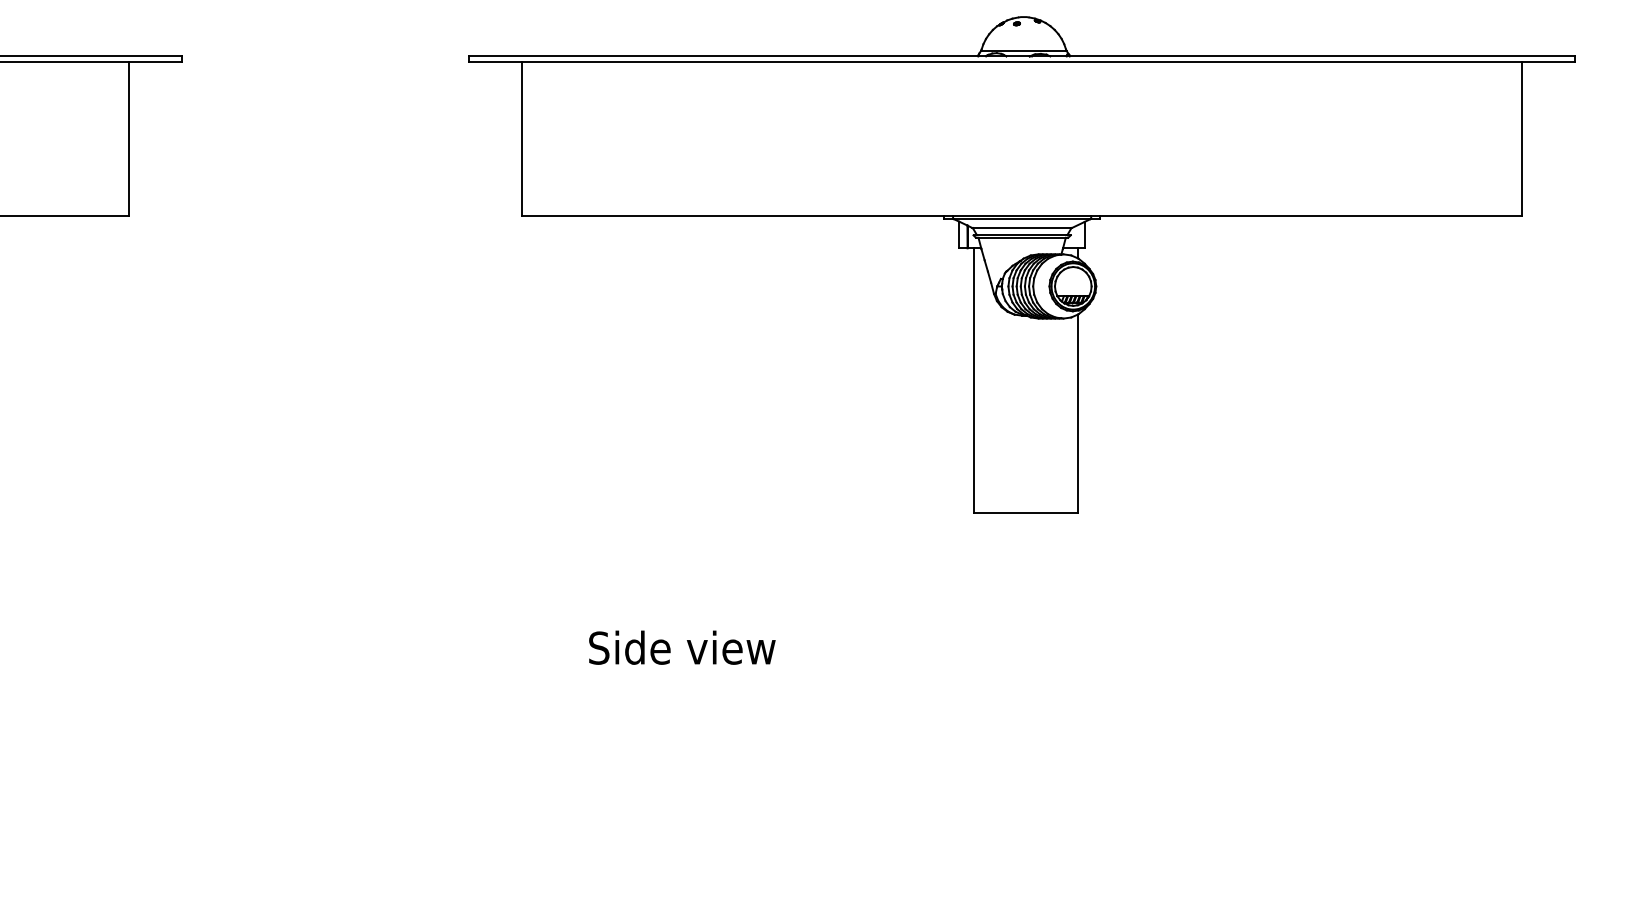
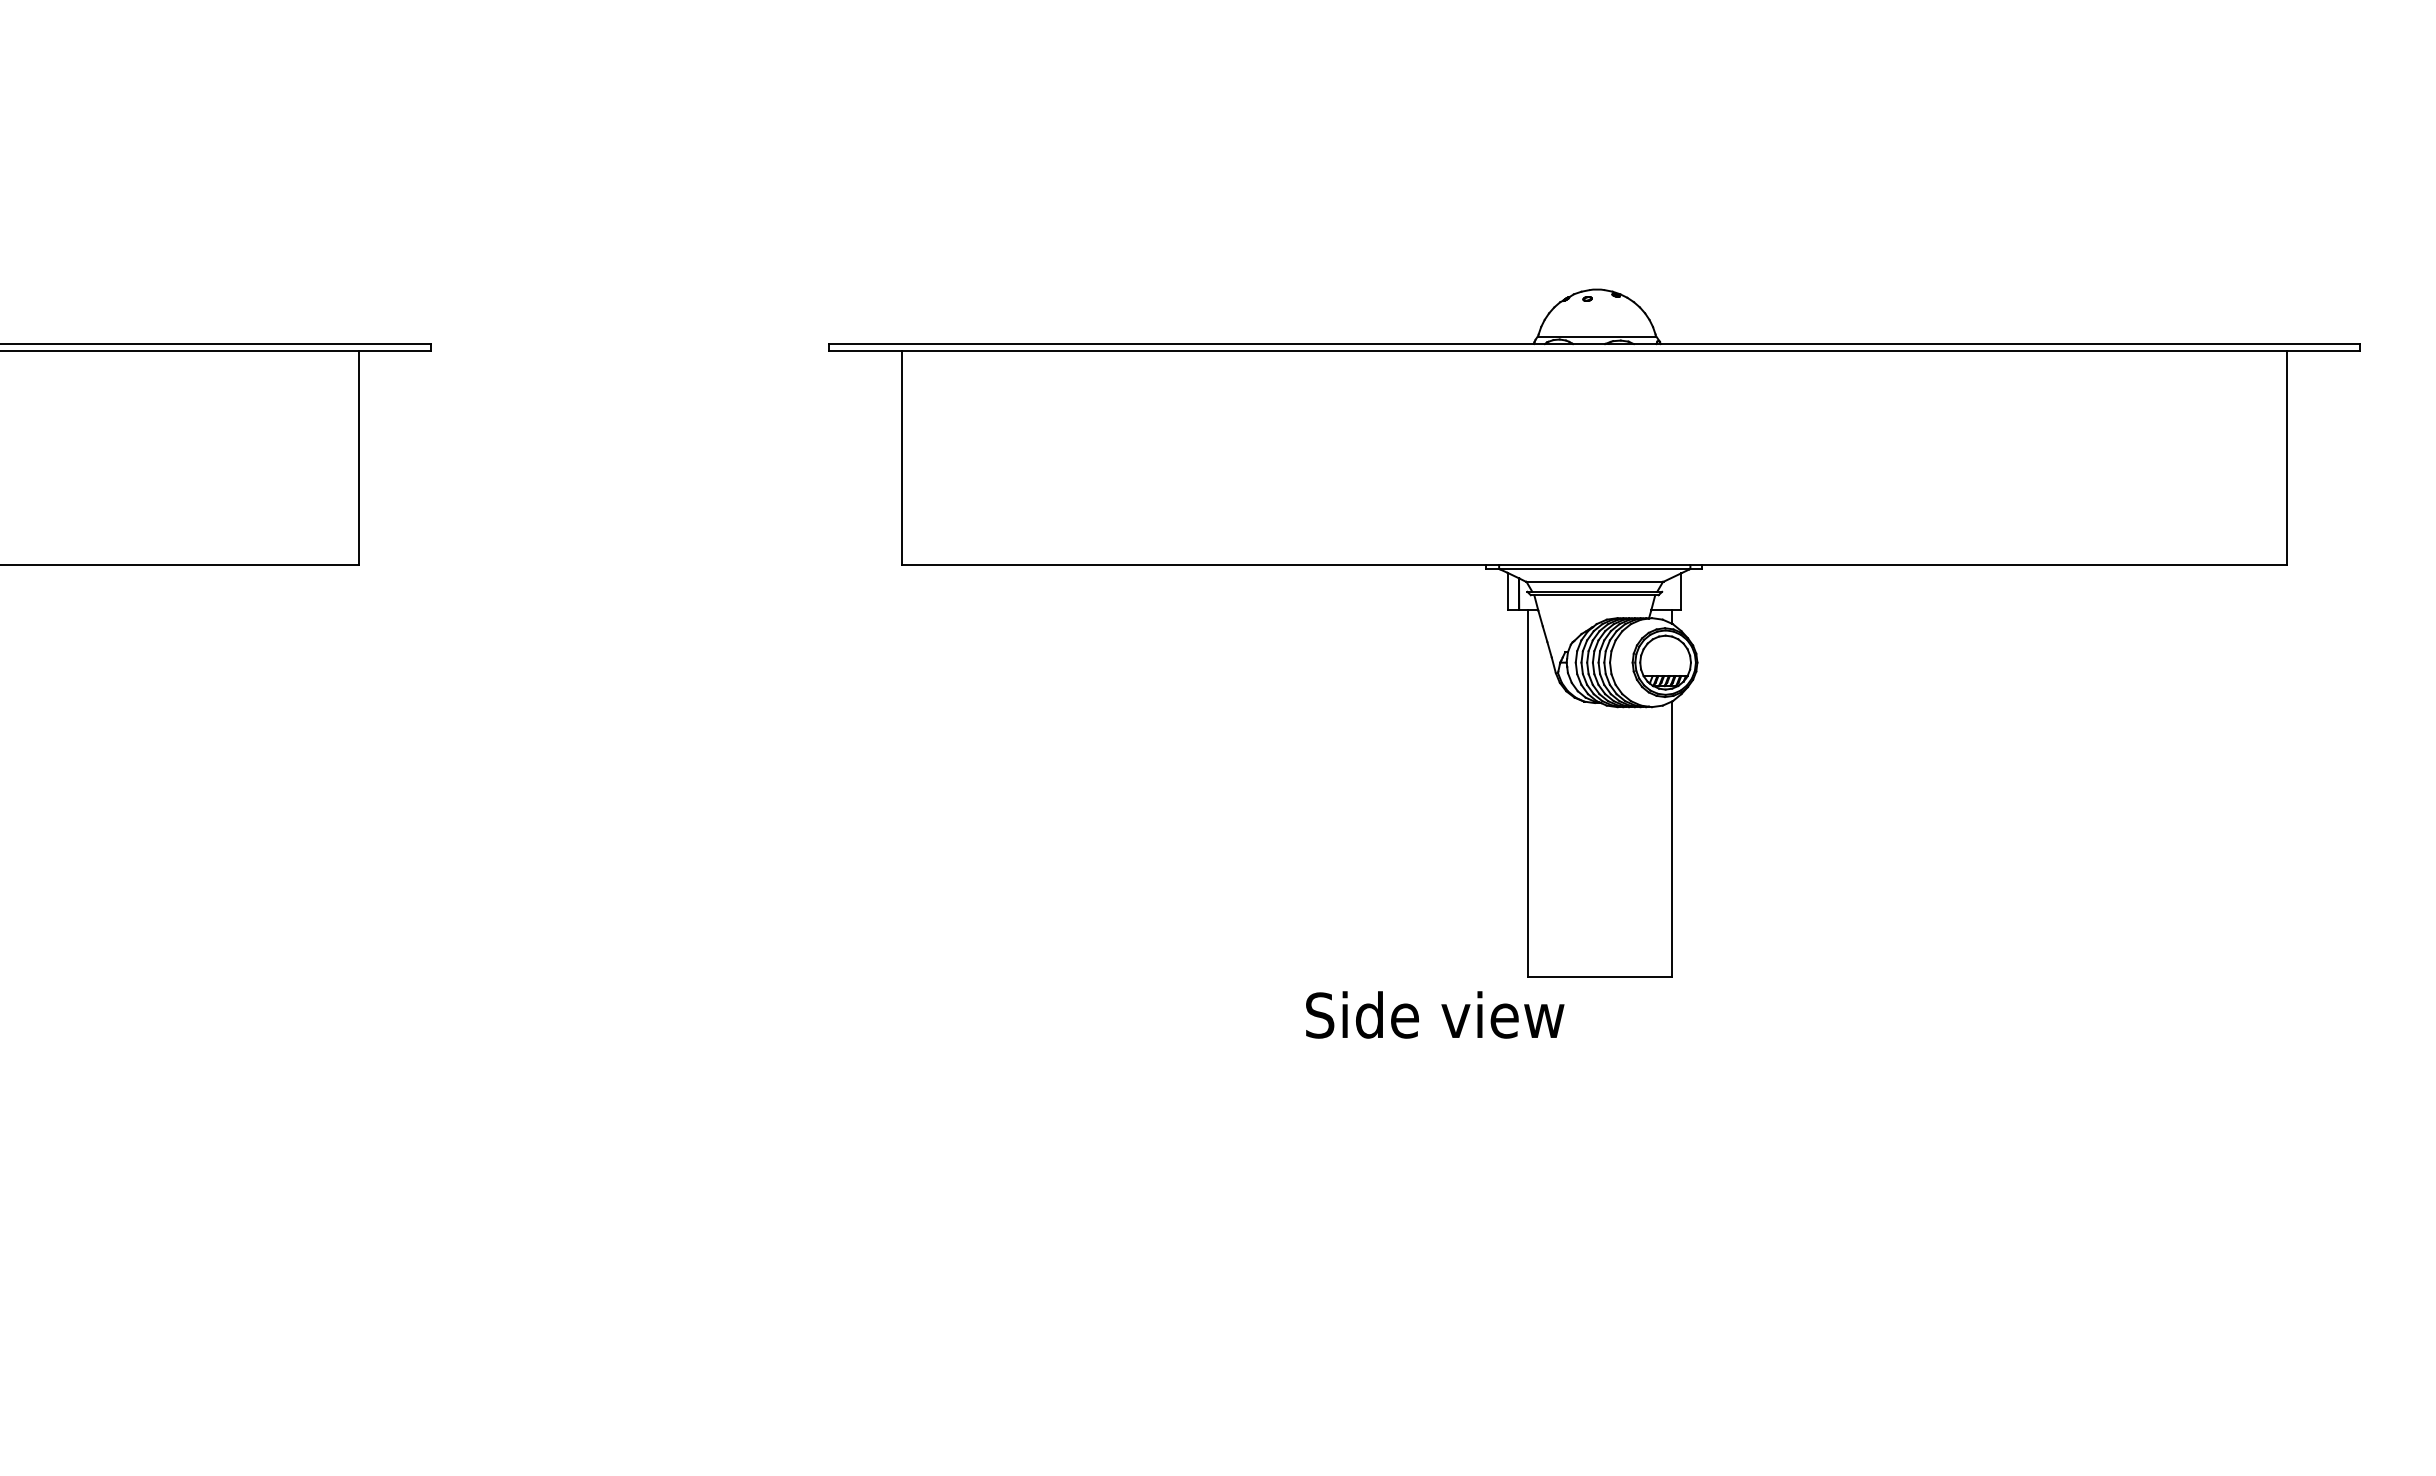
text: (682, 647) -> (1435, 1014), moved

